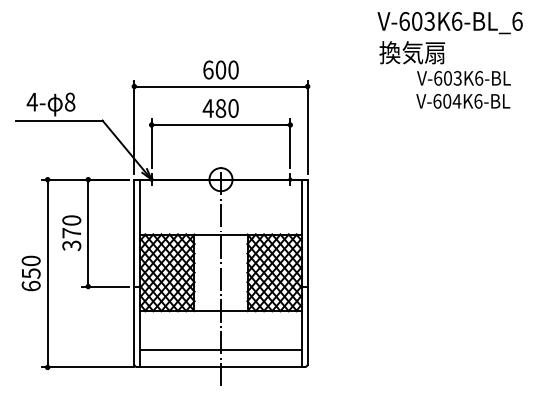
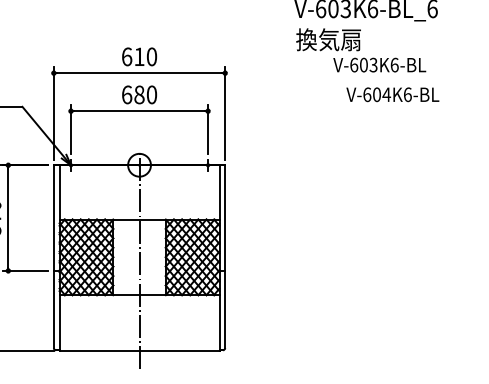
text: (220, 69) -> (139, 56), 600 -> 610
text: (463, 101) -> (393, 94), moved
text: (207, 108) -> (126, 94), 480 -> 680
line: (220, 350) -> (139, 334), removed

